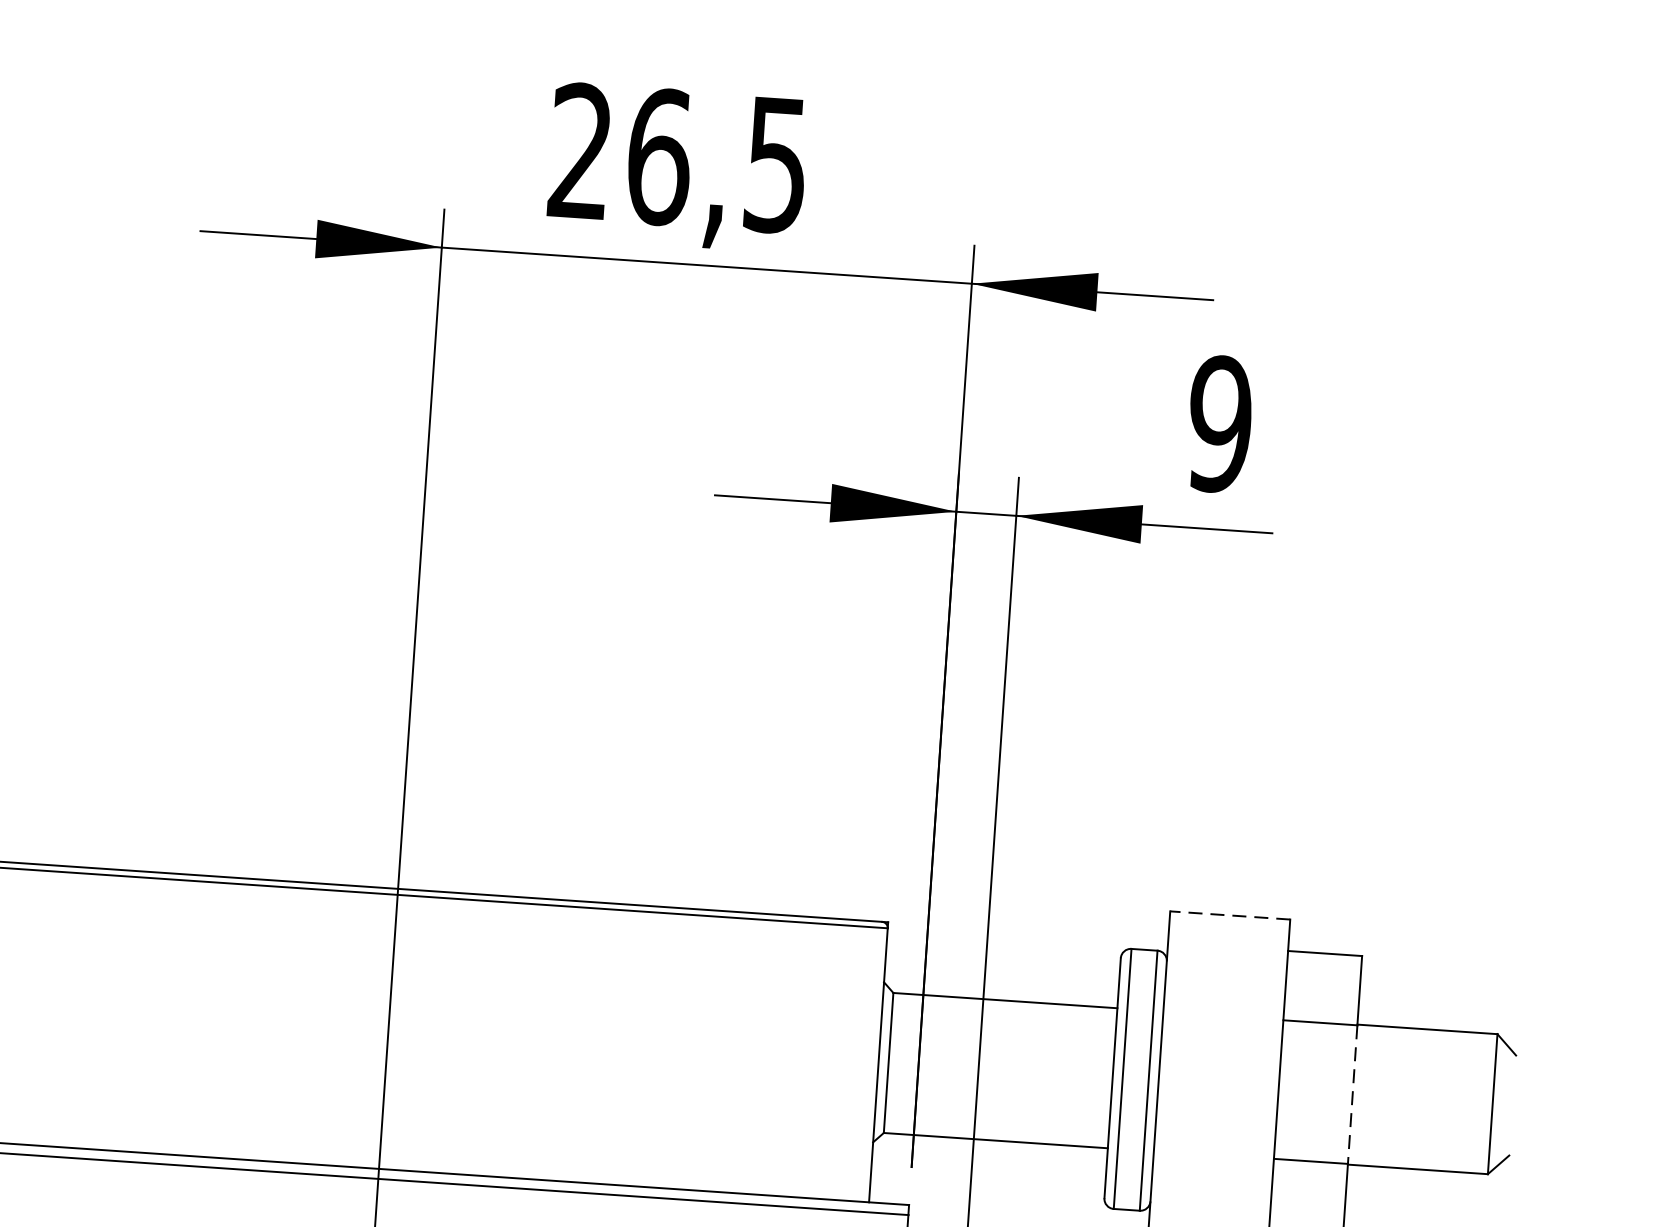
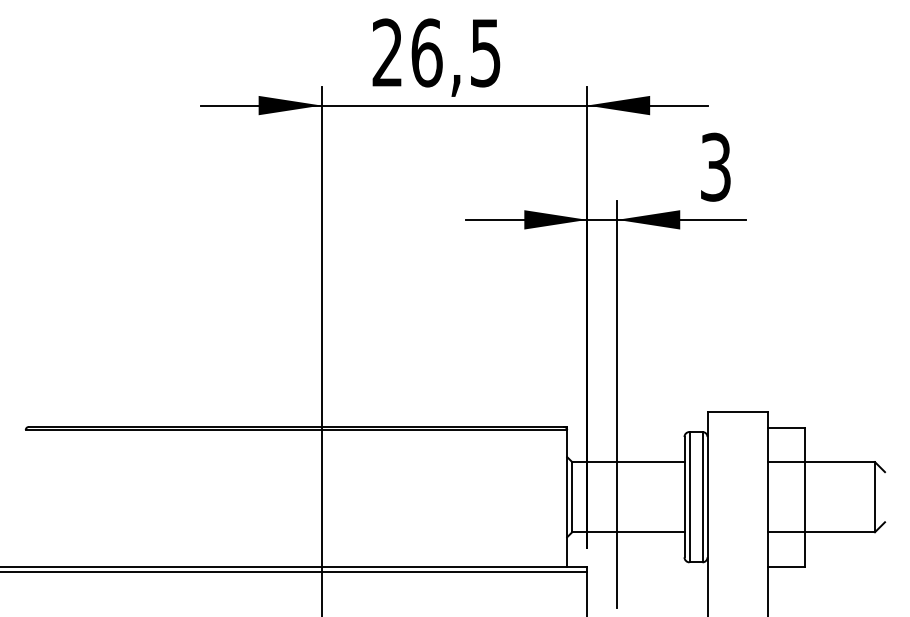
text: (1219, 422) -> (715, 166), 9 -> 3
line: (1230, 914) -> (737, 411), dashed -> solid
line: (1352, 1095) -> (804, 497), dashed -> solid

